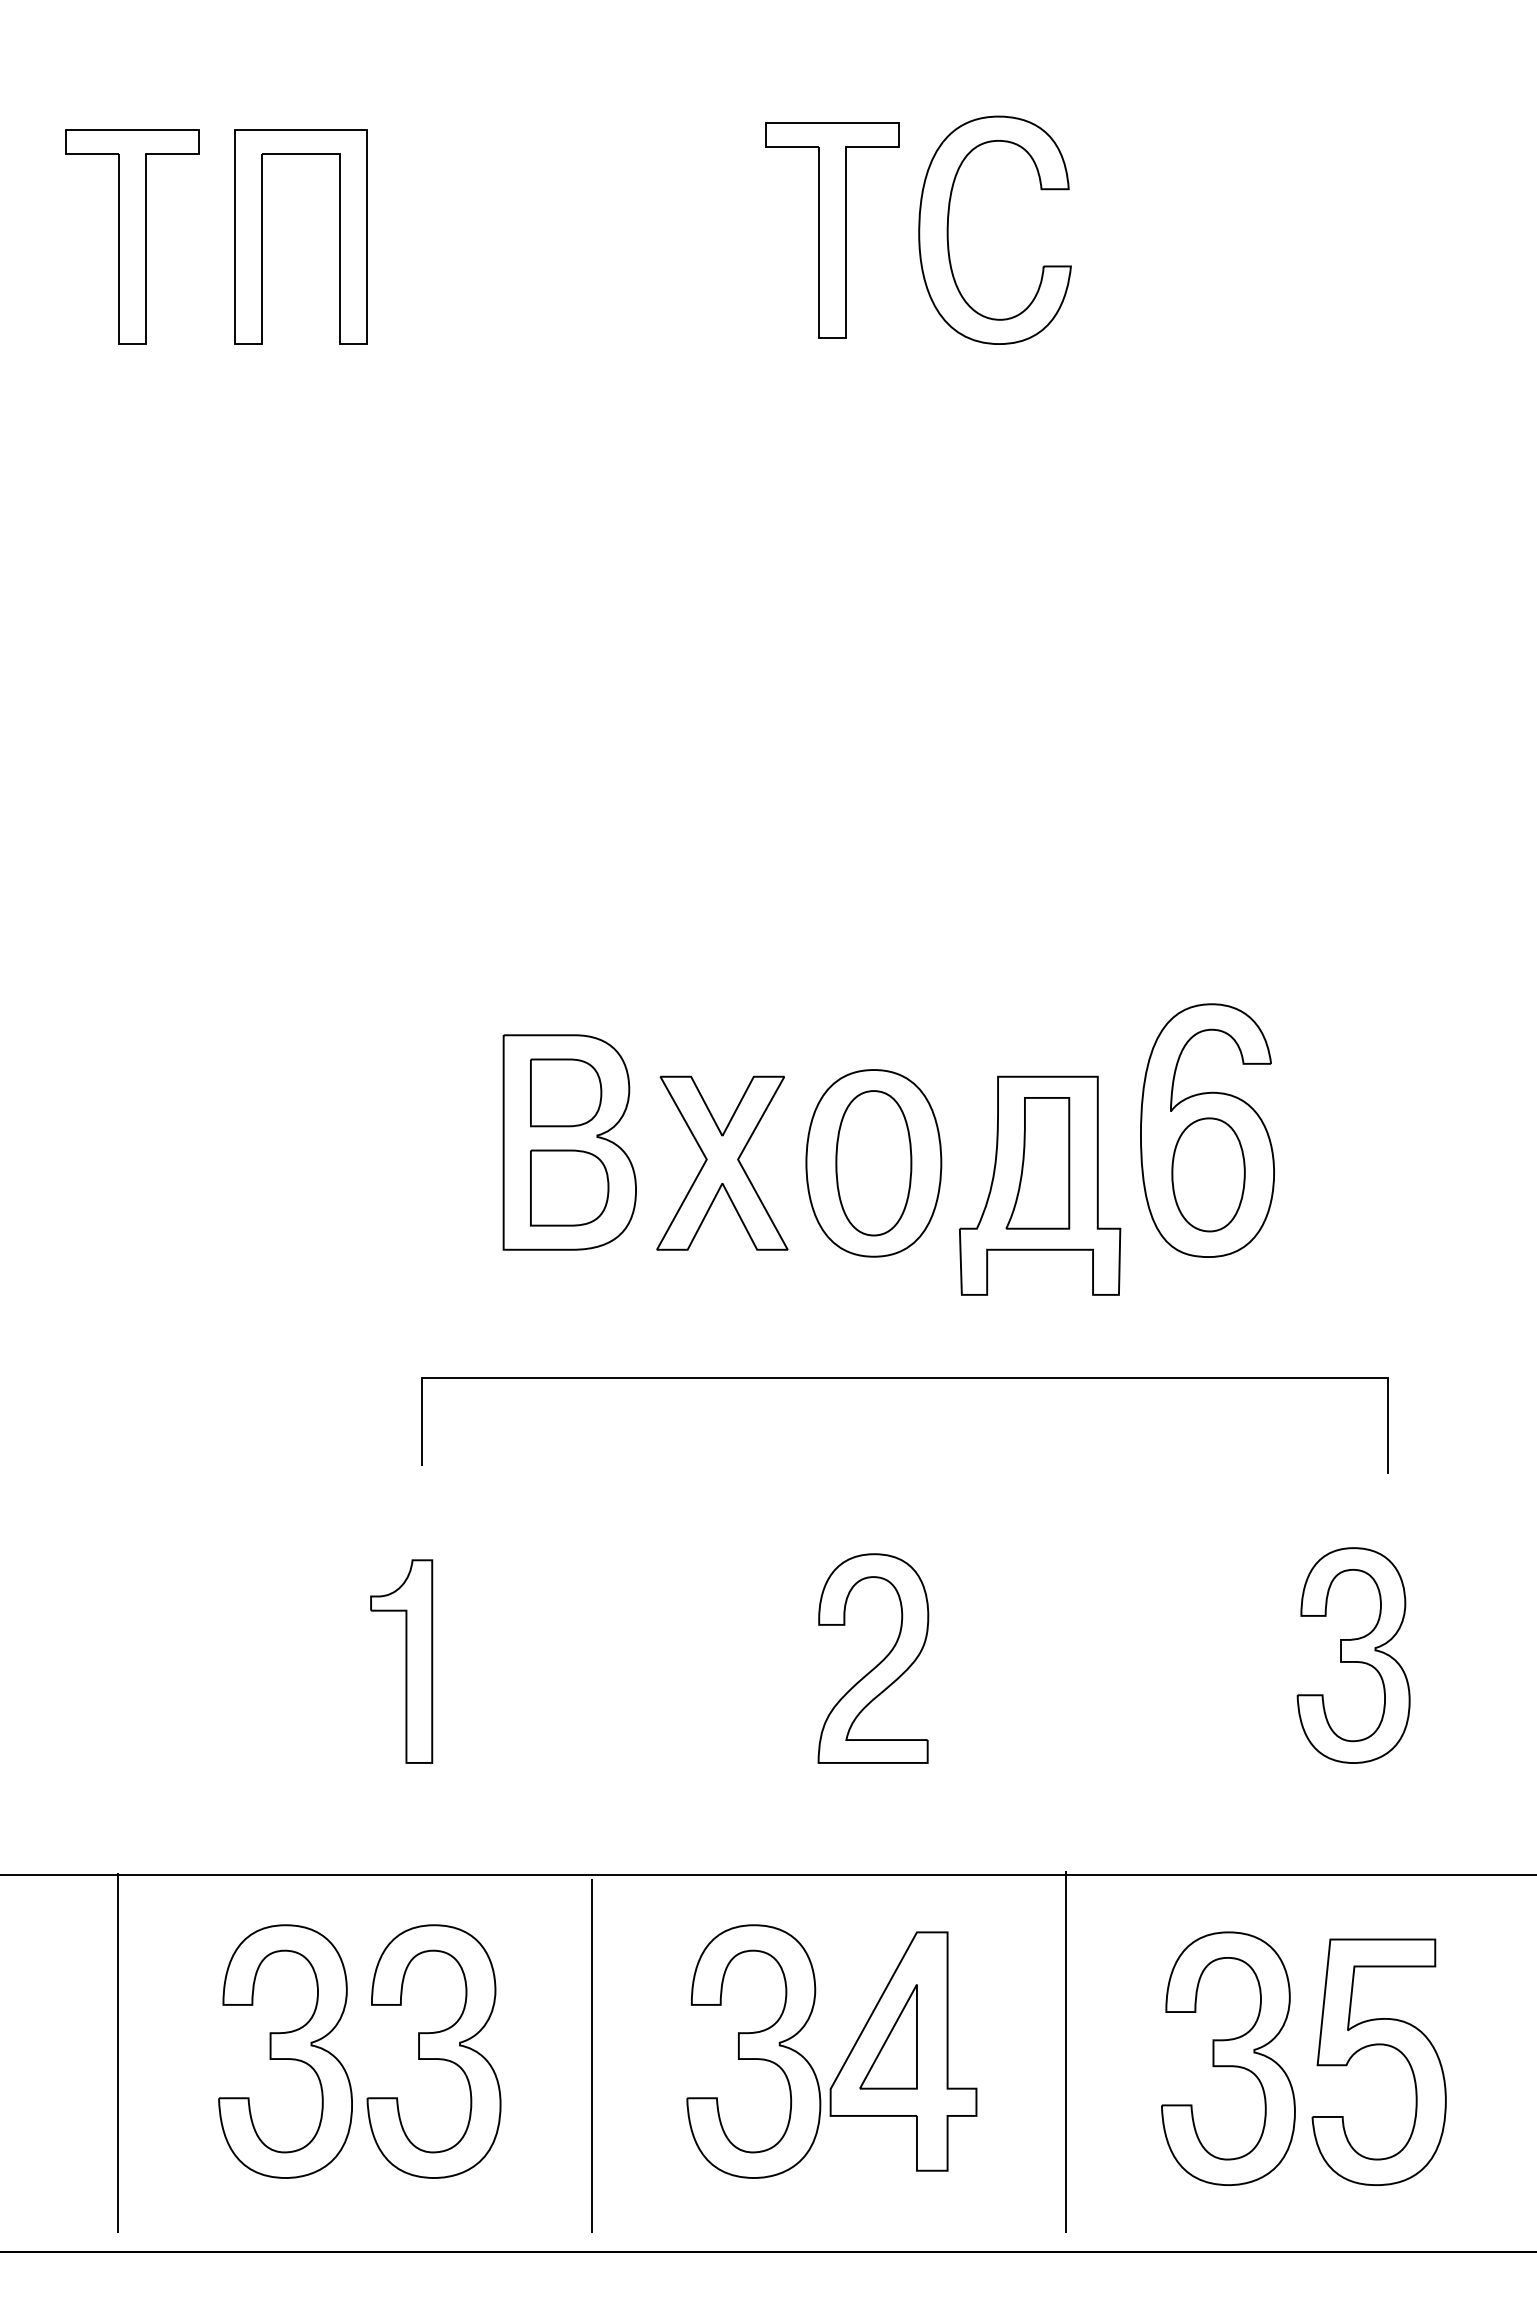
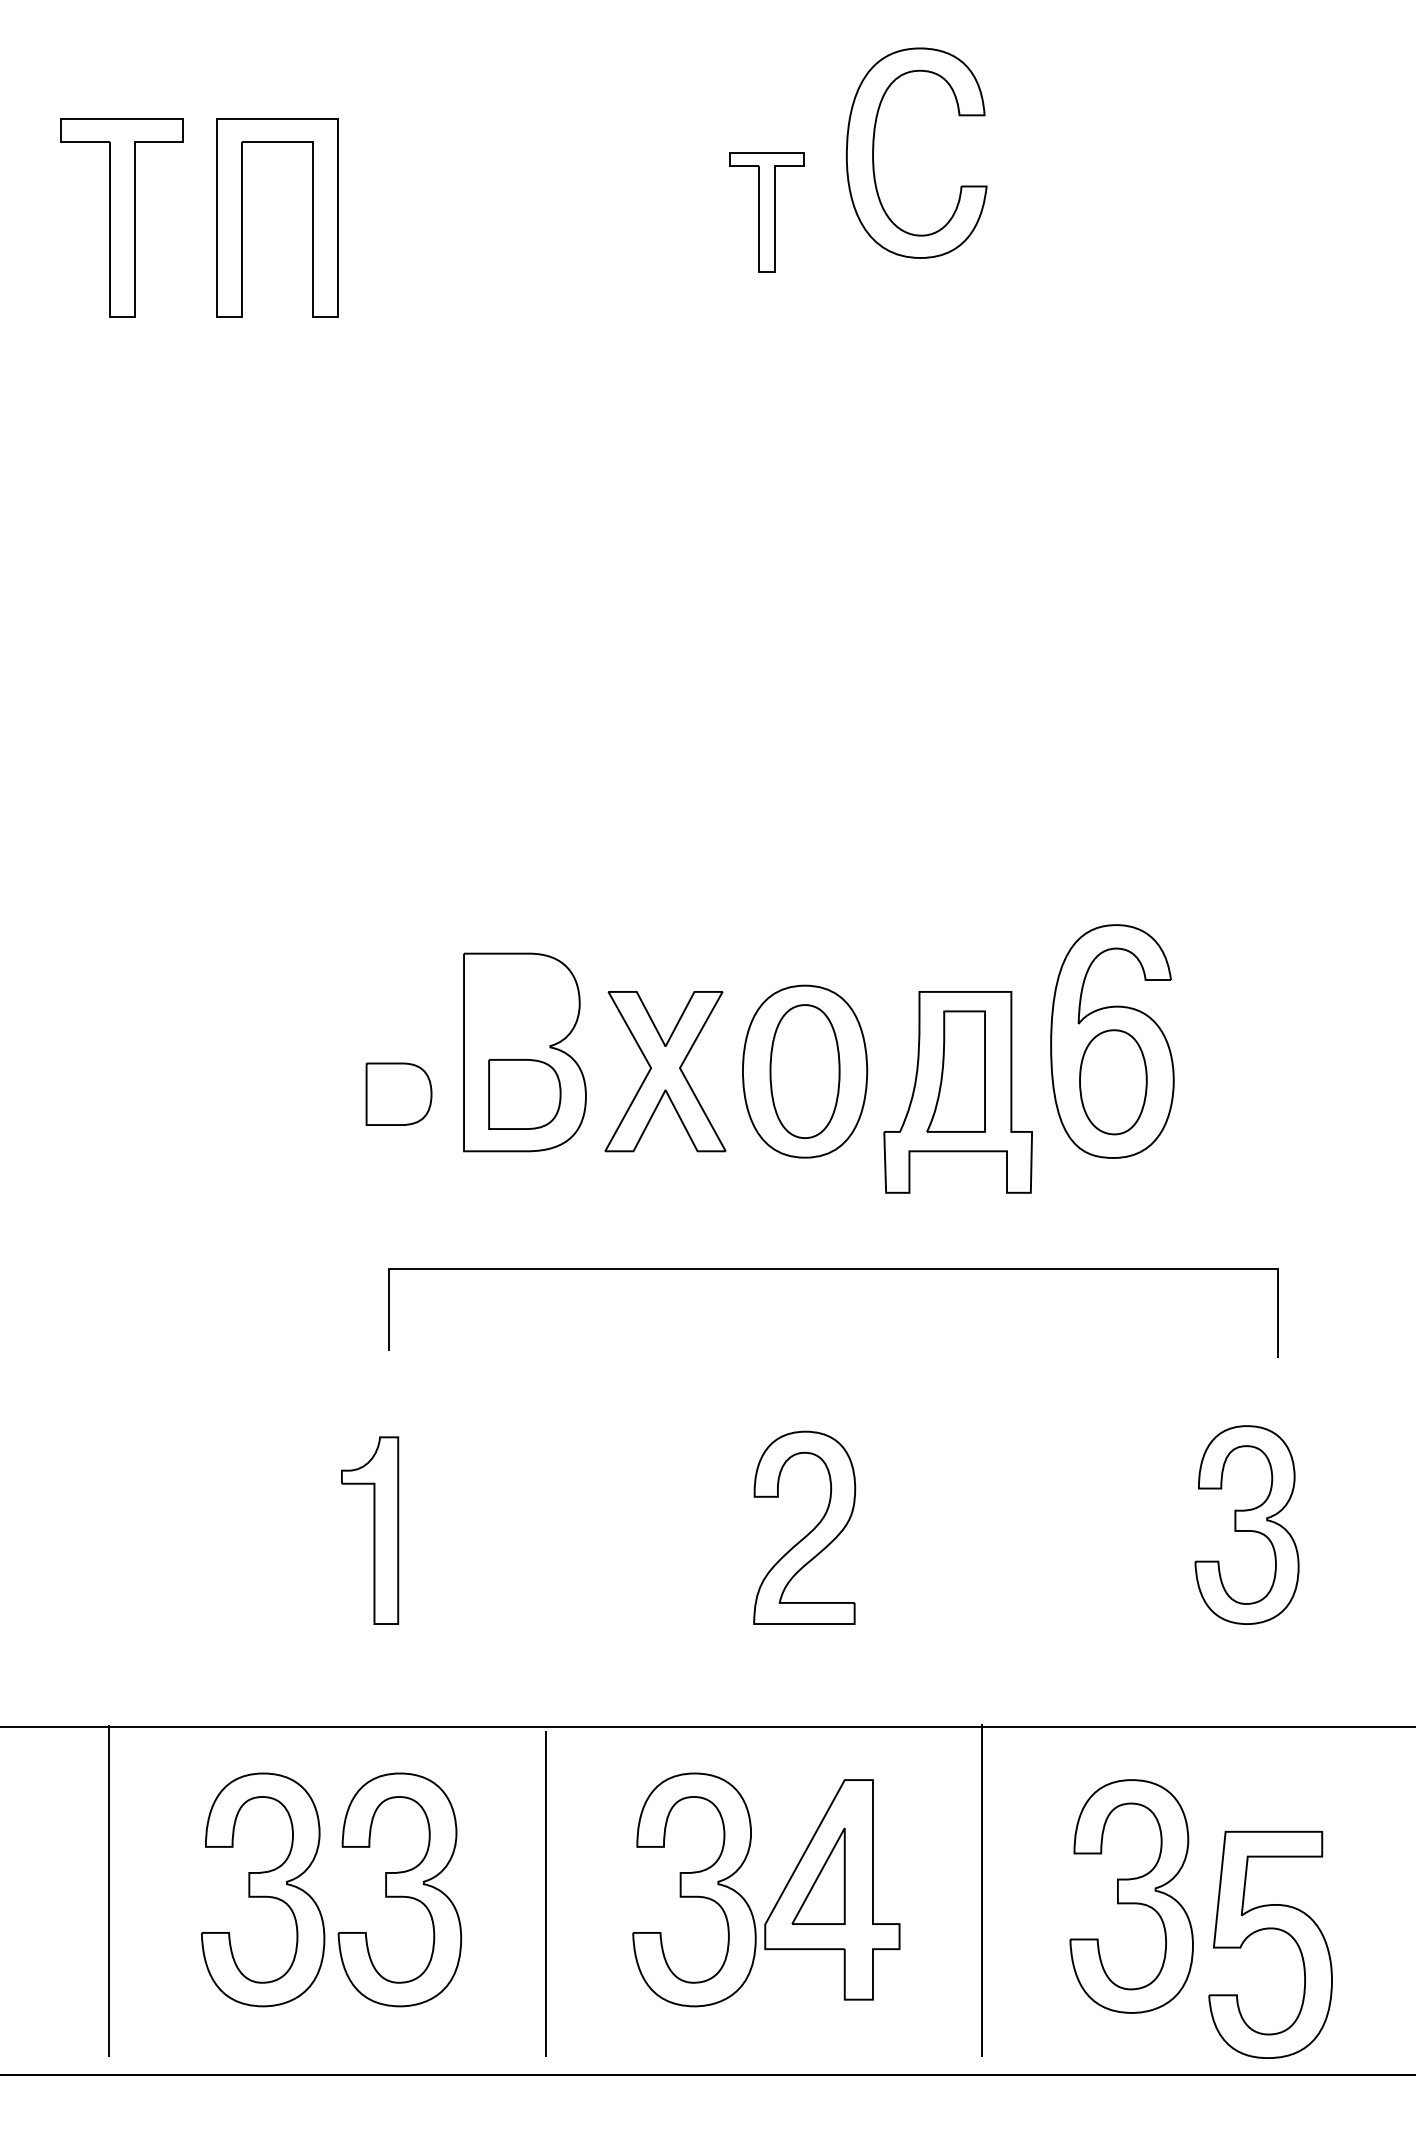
part: (948, 229) -> (873, 152), moved
part: (832, 230) -> (766, 212), size x0.6
part: (566, 1092) -> (399, 1093), moved
part: (1378, 2045) -> (1269, 1929), moved

